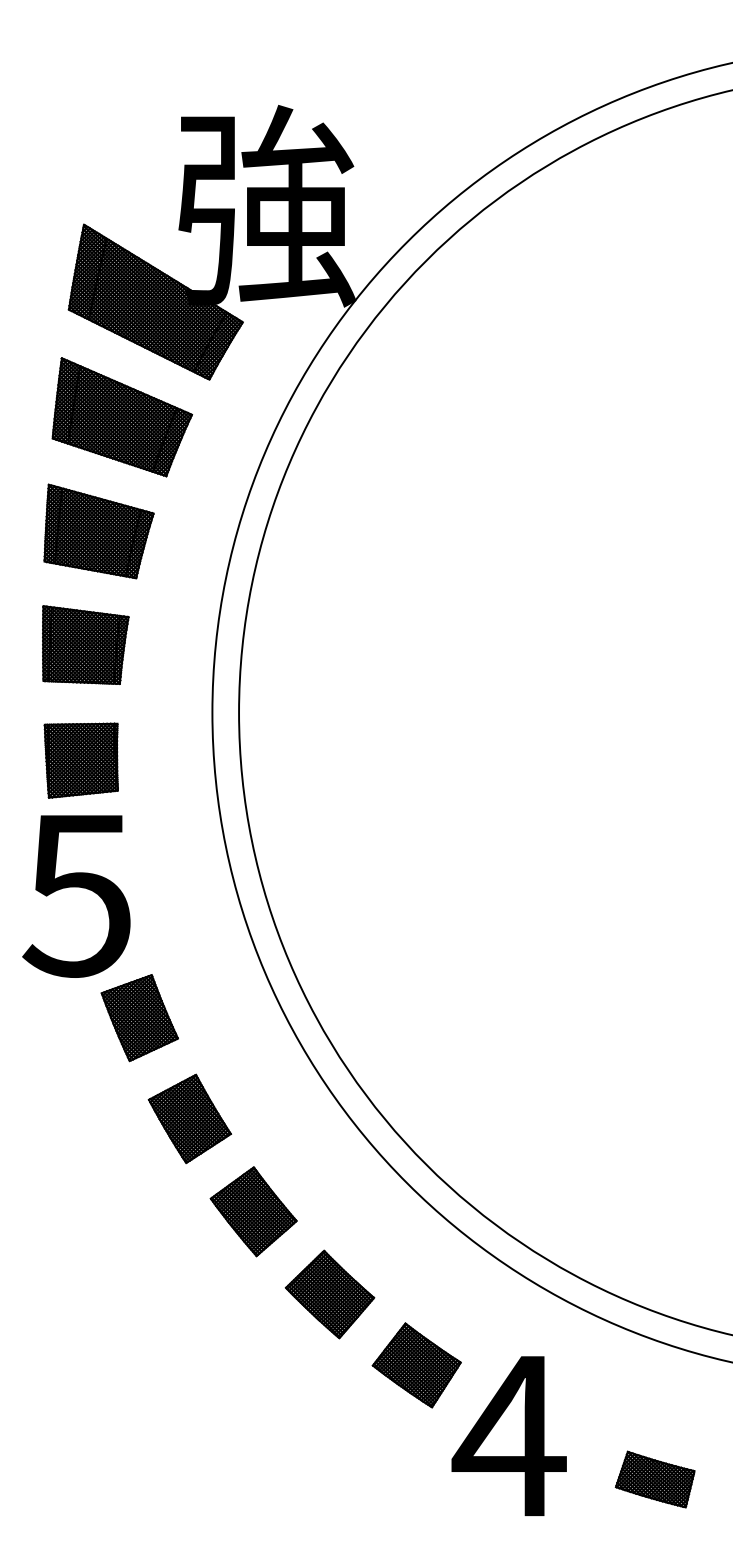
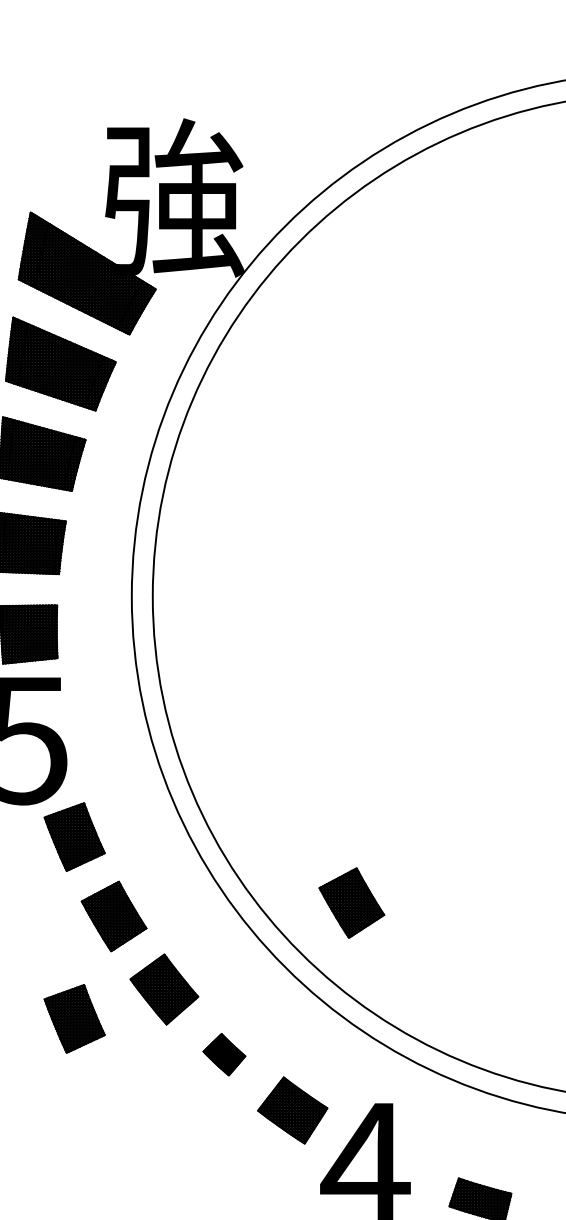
part: (491, 1101) -> (351, 902), added
part: (139, 1249) -> (74, 1019), added
part: (329, 1294) -> (223, 1054), size x0.6

